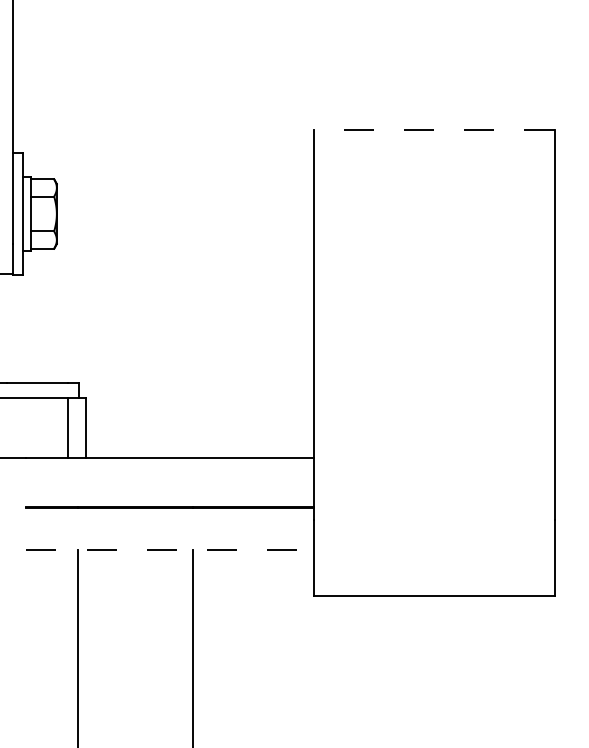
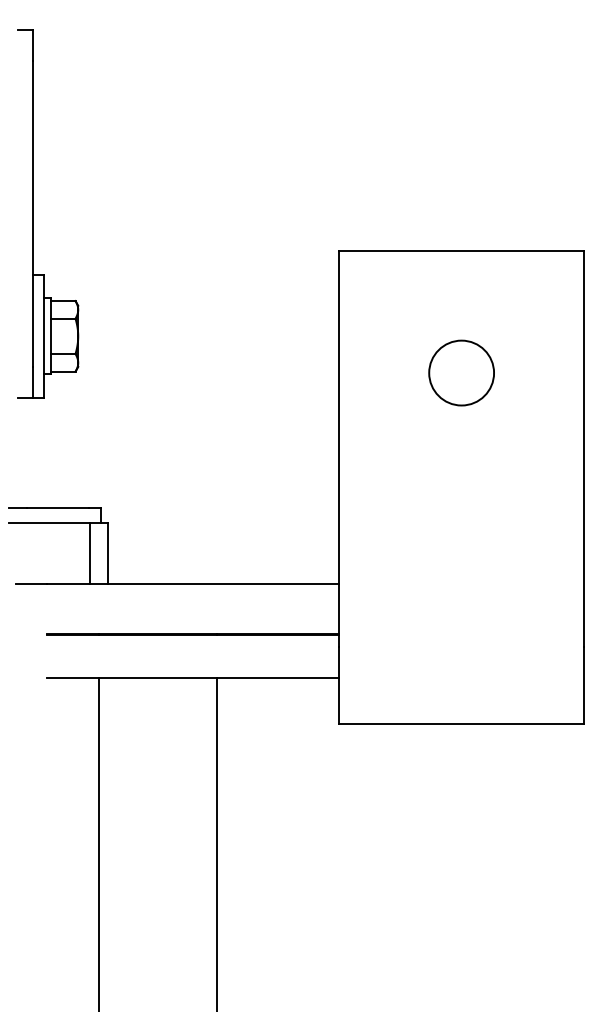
line: (433, 129) -> (461, 250), dashed -> solid
circle: (433, 249) -> (461, 372), added
line: (170, 549) -> (193, 677), dashed -> solid

